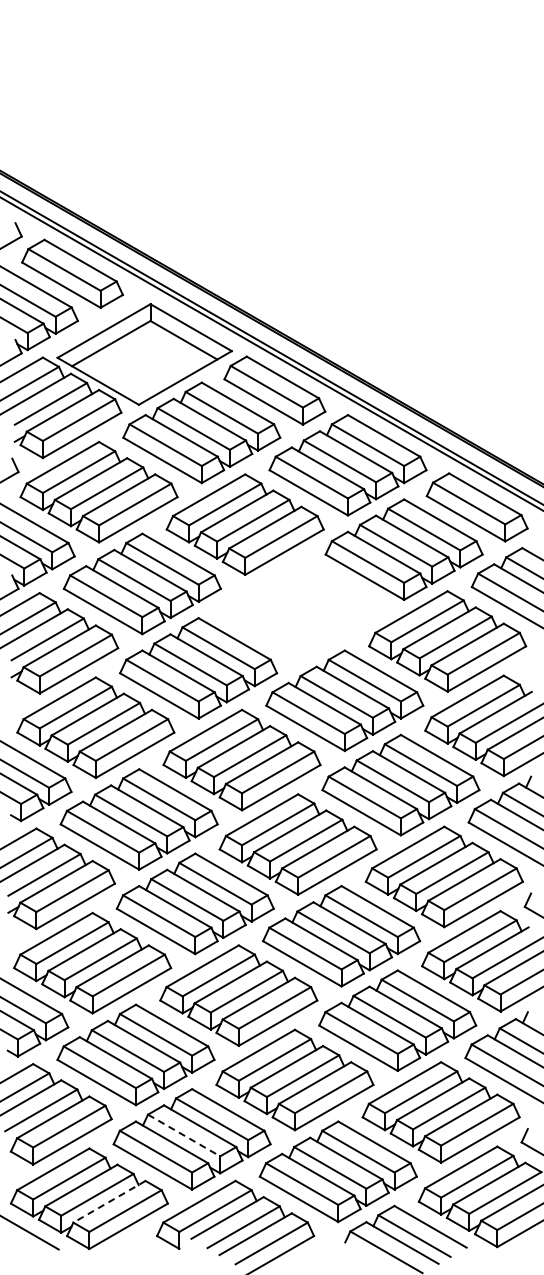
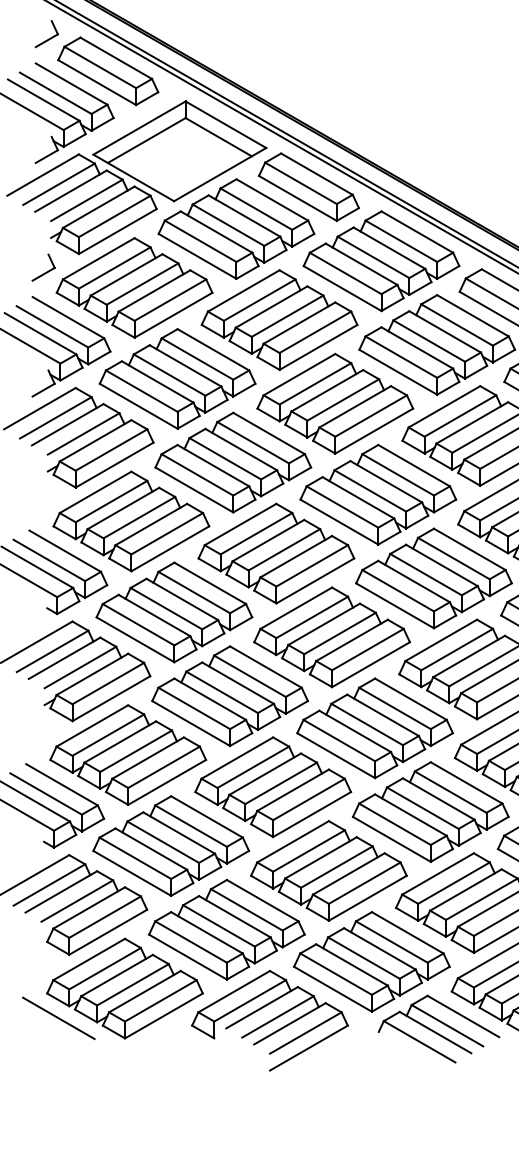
part: (300, 608) -> (334, 403), added
line: (184, 1135) -> (219, 925), dashed -> solid
line: (109, 1201) -> (144, 991), dashed -> solid

